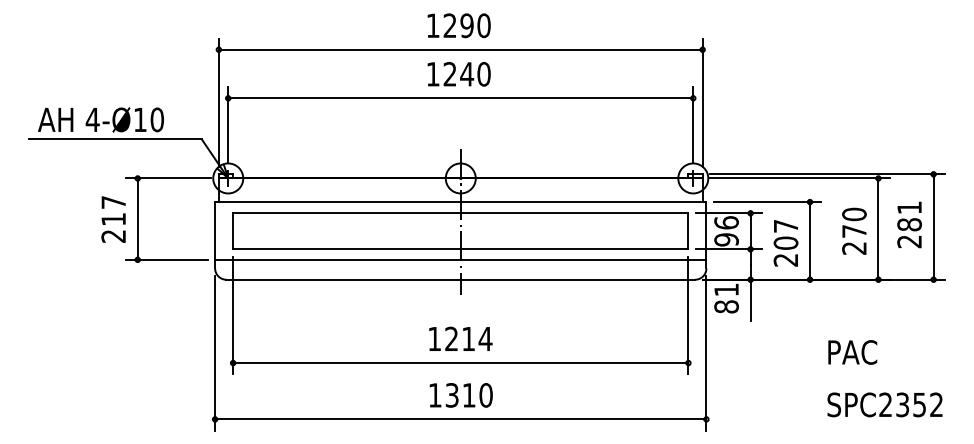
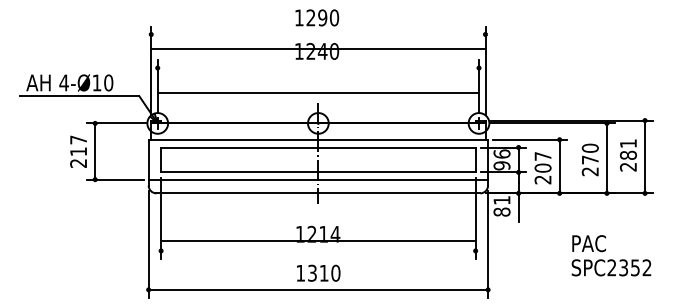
line: (459, 49) -> (317, 48), moved
line: (460, 98) -> (318, 93), moved
line: (460, 362) -> (318, 240), moved
text: (885, 404) -> (611, 267), moved

